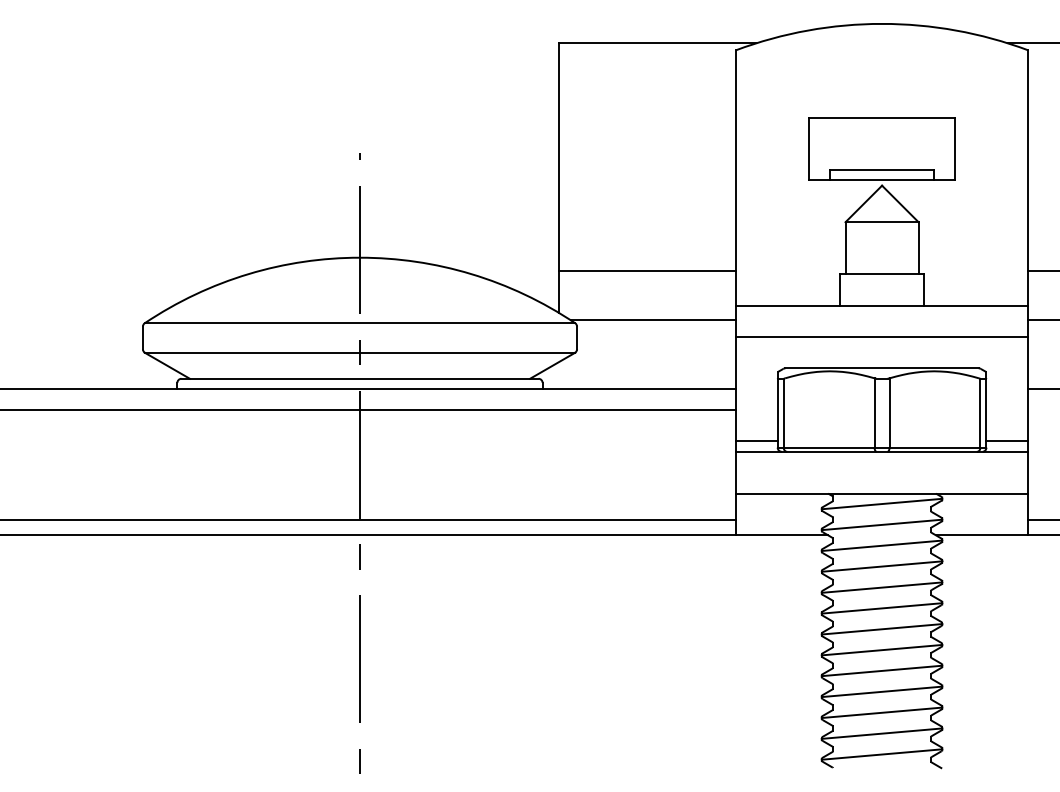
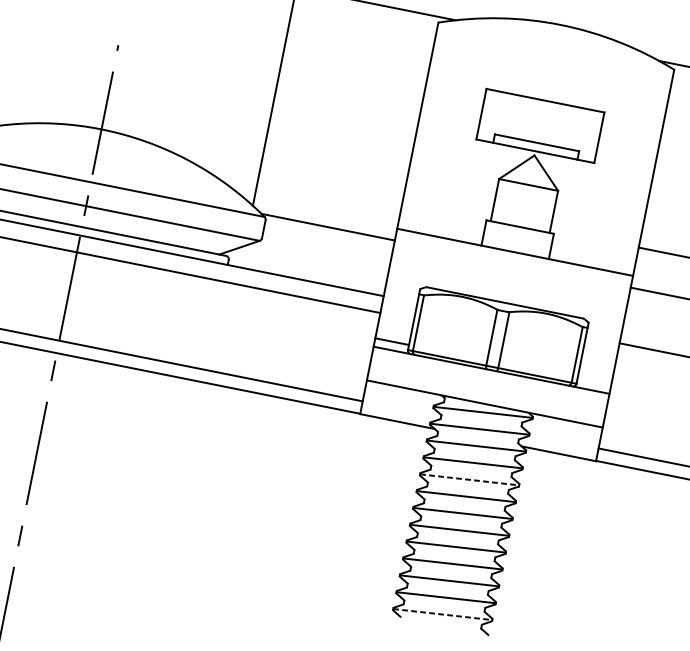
line: (646, 270) -> (330, 185), removed
line: (881, 337) -> (509, 277), removed
line: (1007, 441) -> (594, 382), removed
line: (882, 587) -> (470, 479), solid -> dashed
line: (882, 754) -> (443, 614), solid -> dashed

